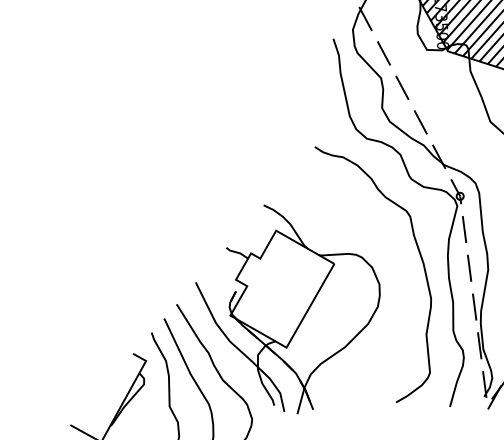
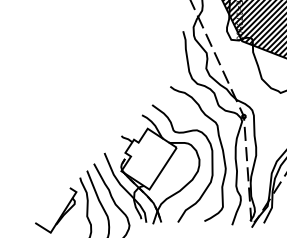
curve: (403, 290) -> (211, 163), added

